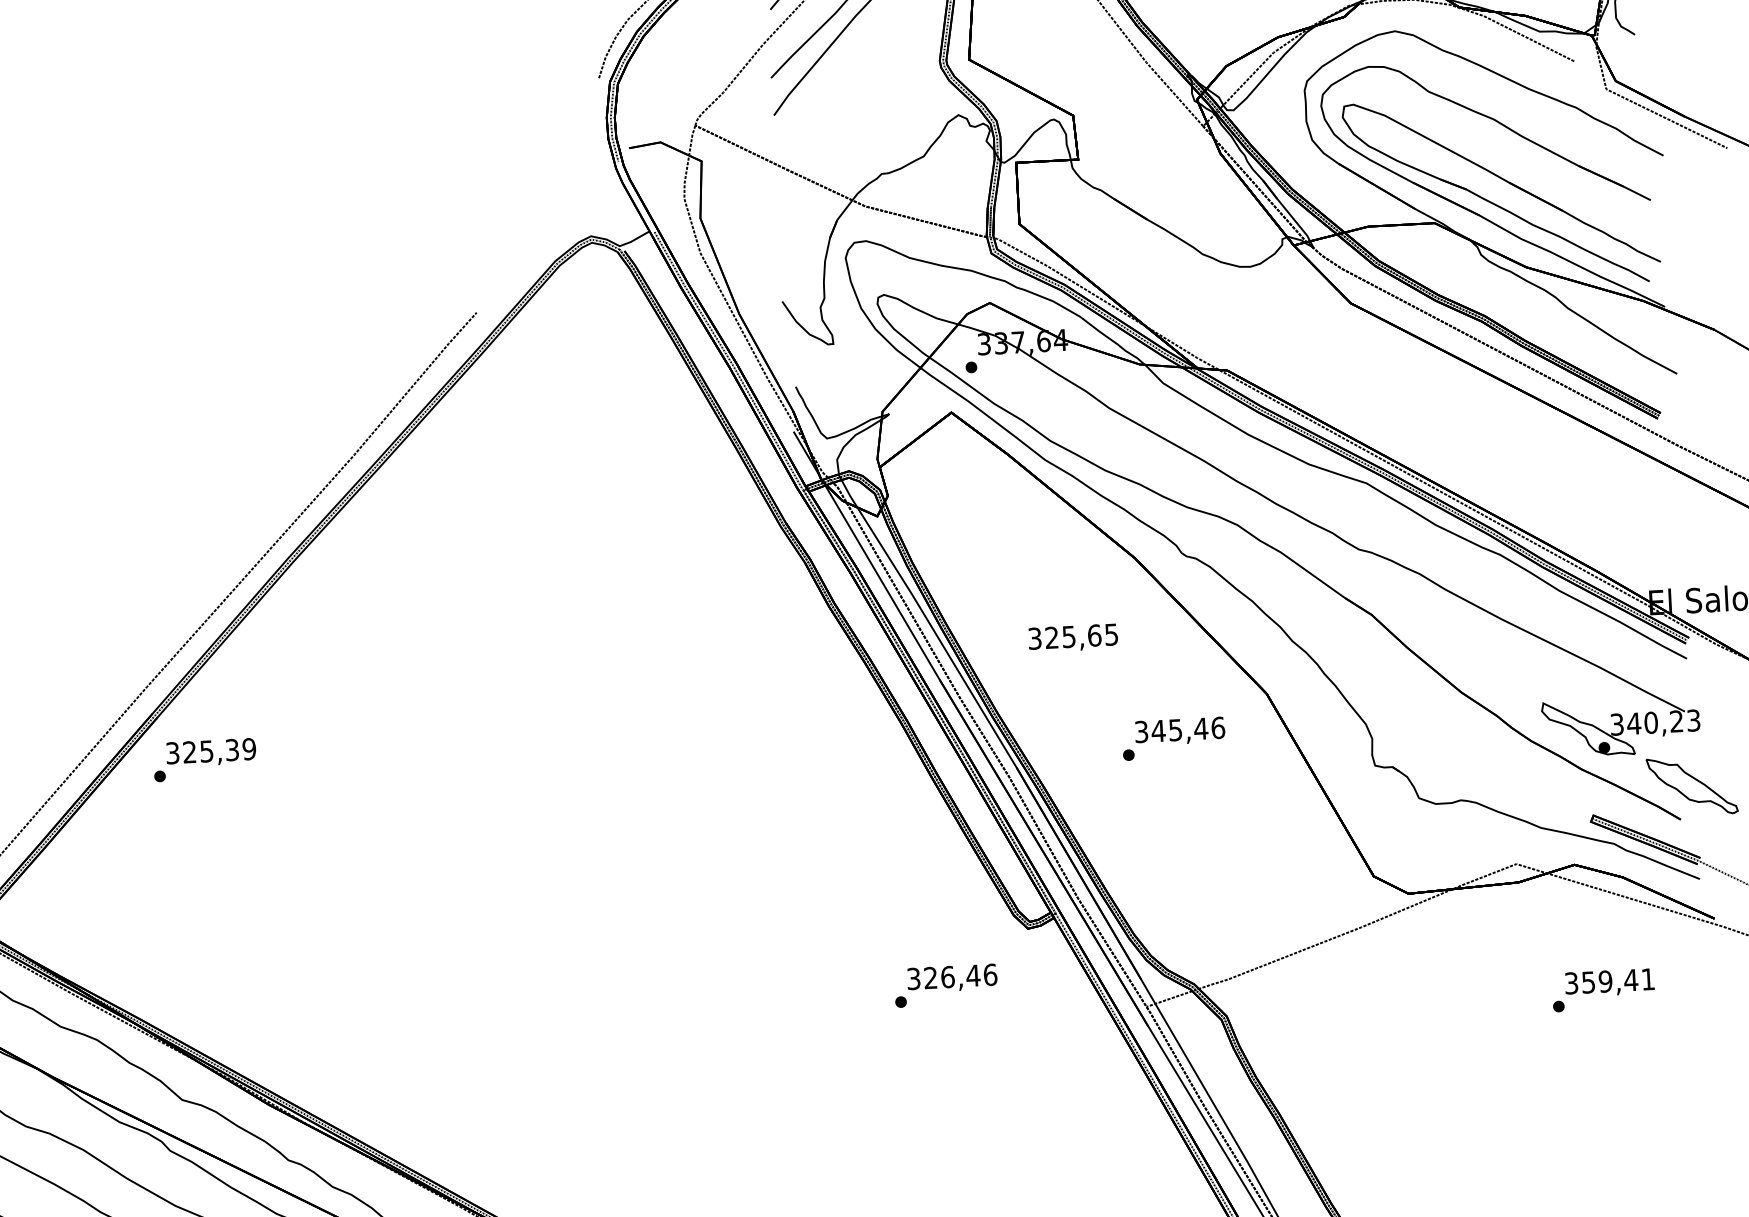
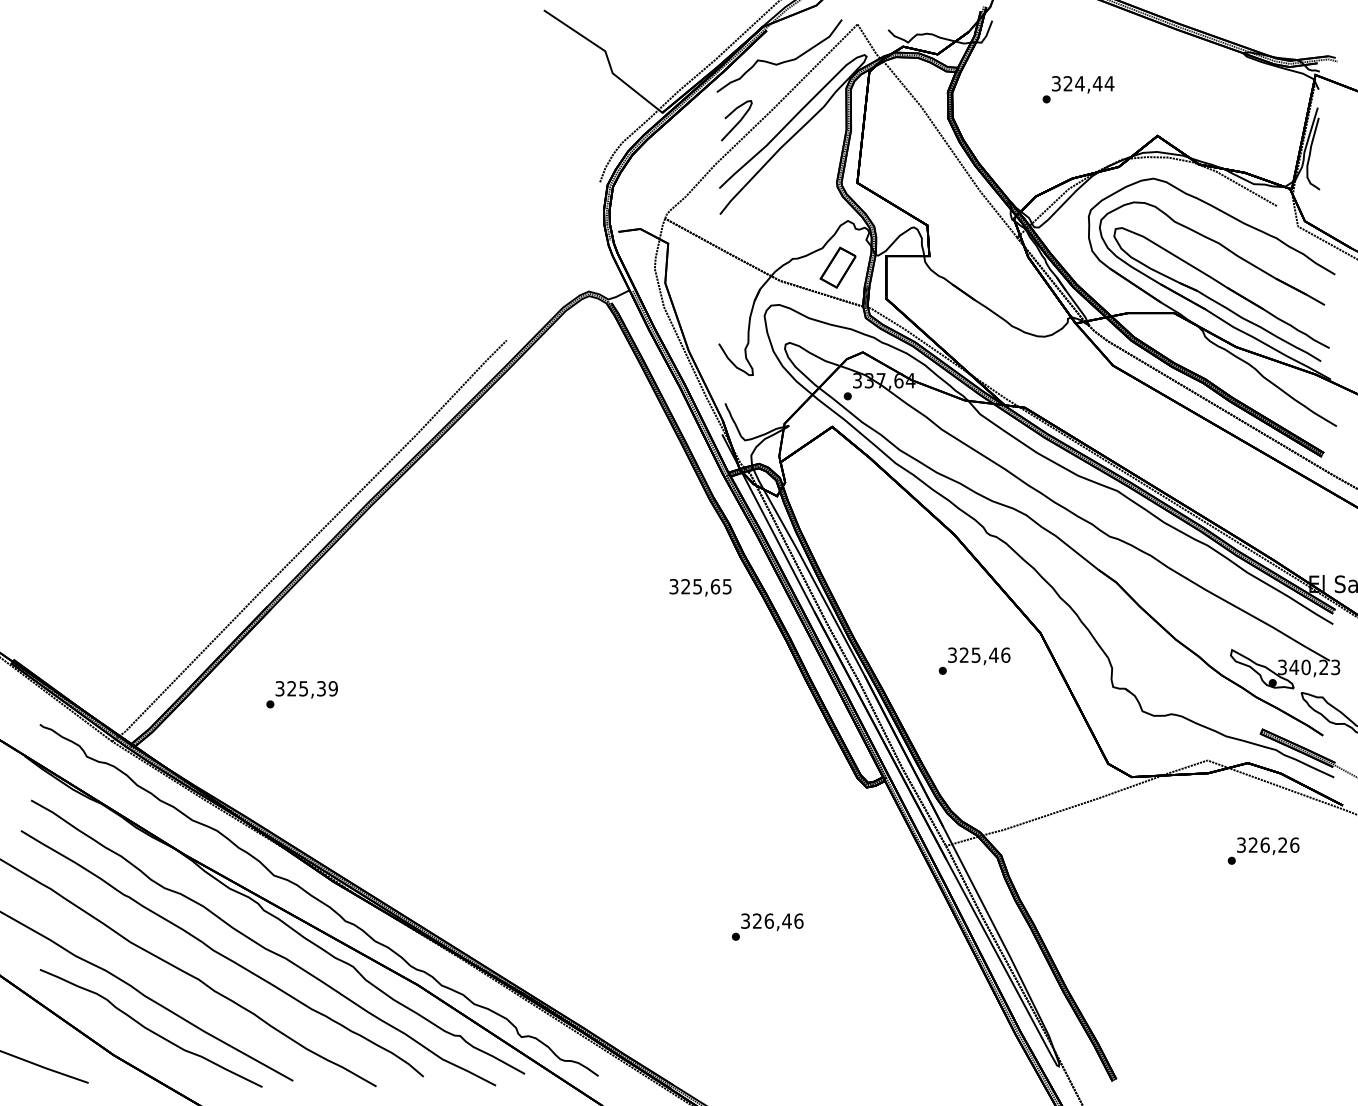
part: (946, 182) -> (837, 267), added
text: (1073, 637) -> (700, 587), moved
text: (1158, 729) -> (964, 654), 345,46 -> 325,46
text: (204, 759) -> (301, 694), moved
text: (1619, 979) -> (1274, 844), 359,41 -> 326,26
text: (945, 984) -> (767, 926), moved

